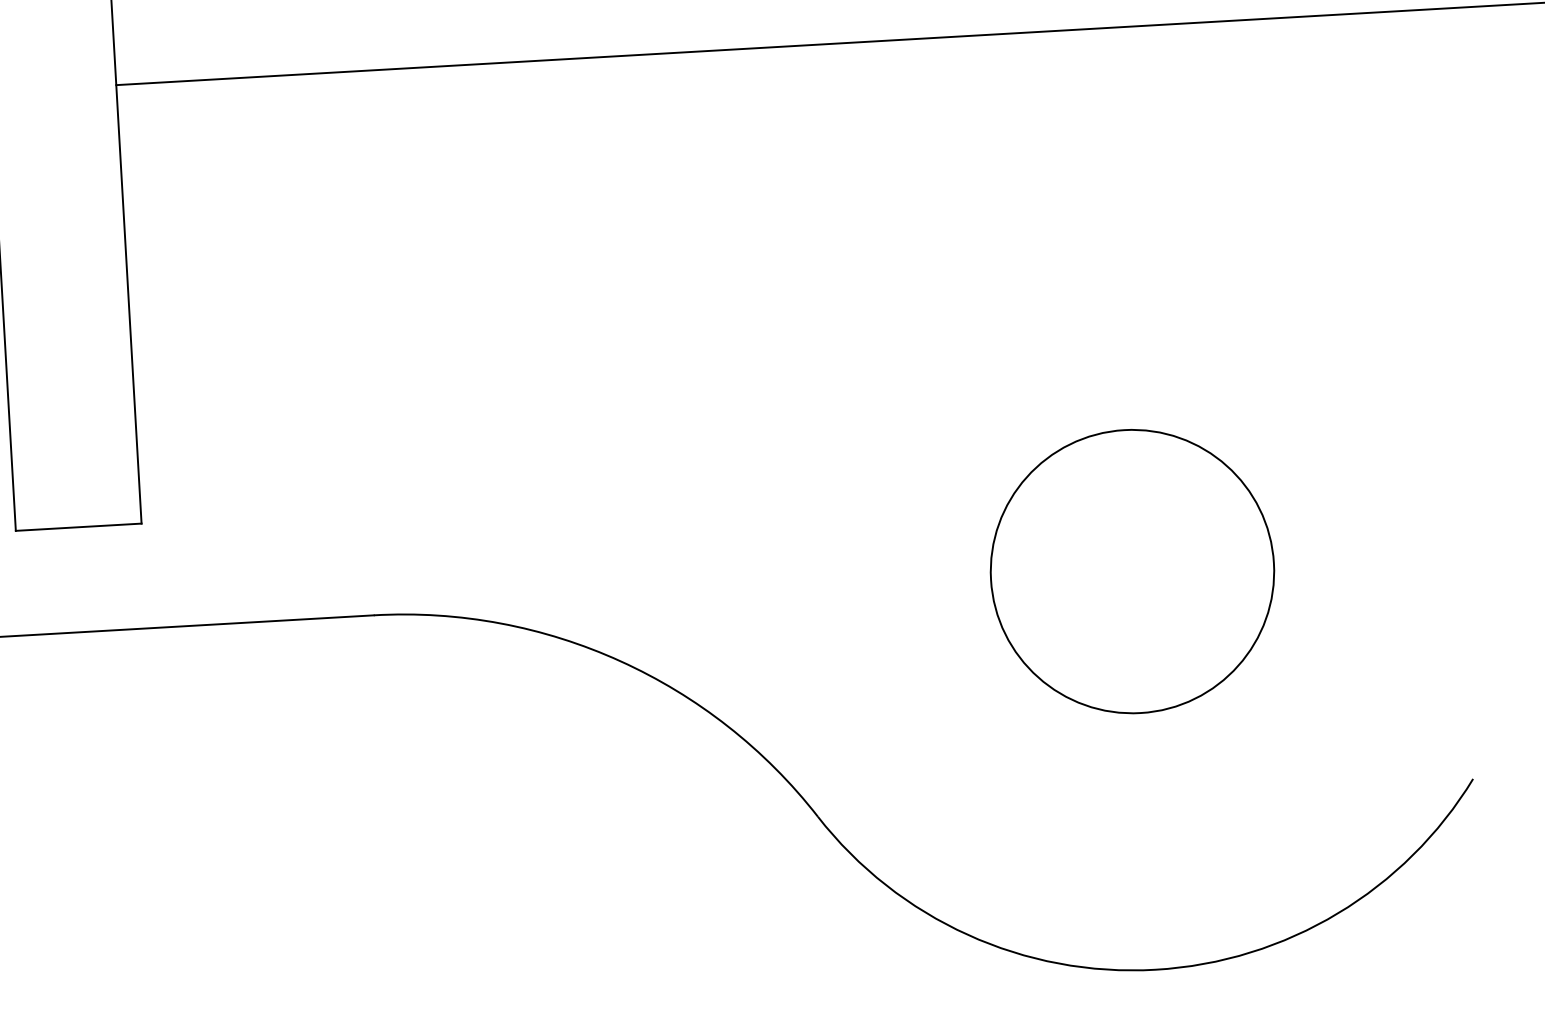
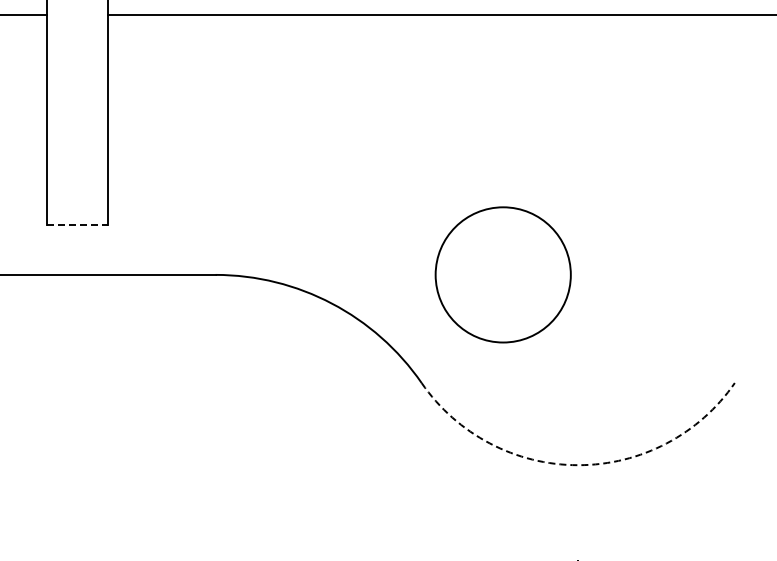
line: (78, 526) -> (77, 224), solid -> dashed
circle: (1130, 570) -> (502, 274), moved
arc: (1156, 970) -> (578, 465), solid -> dashed

